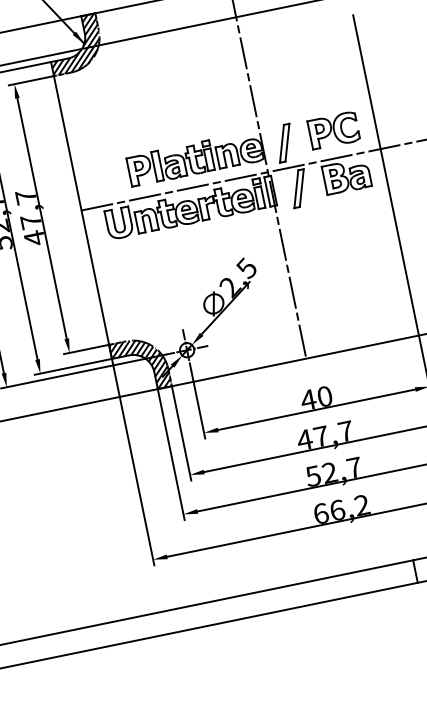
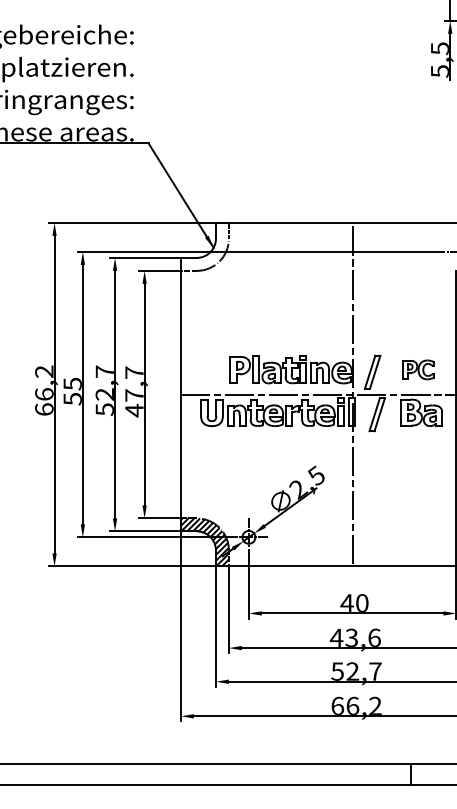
hatch: (74, 44) -> (204, 246), removed
part: (333, 130) -> (418, 369), size x0.7
text: (332, 433) -> (362, 637), 47,7 -> 43,6

